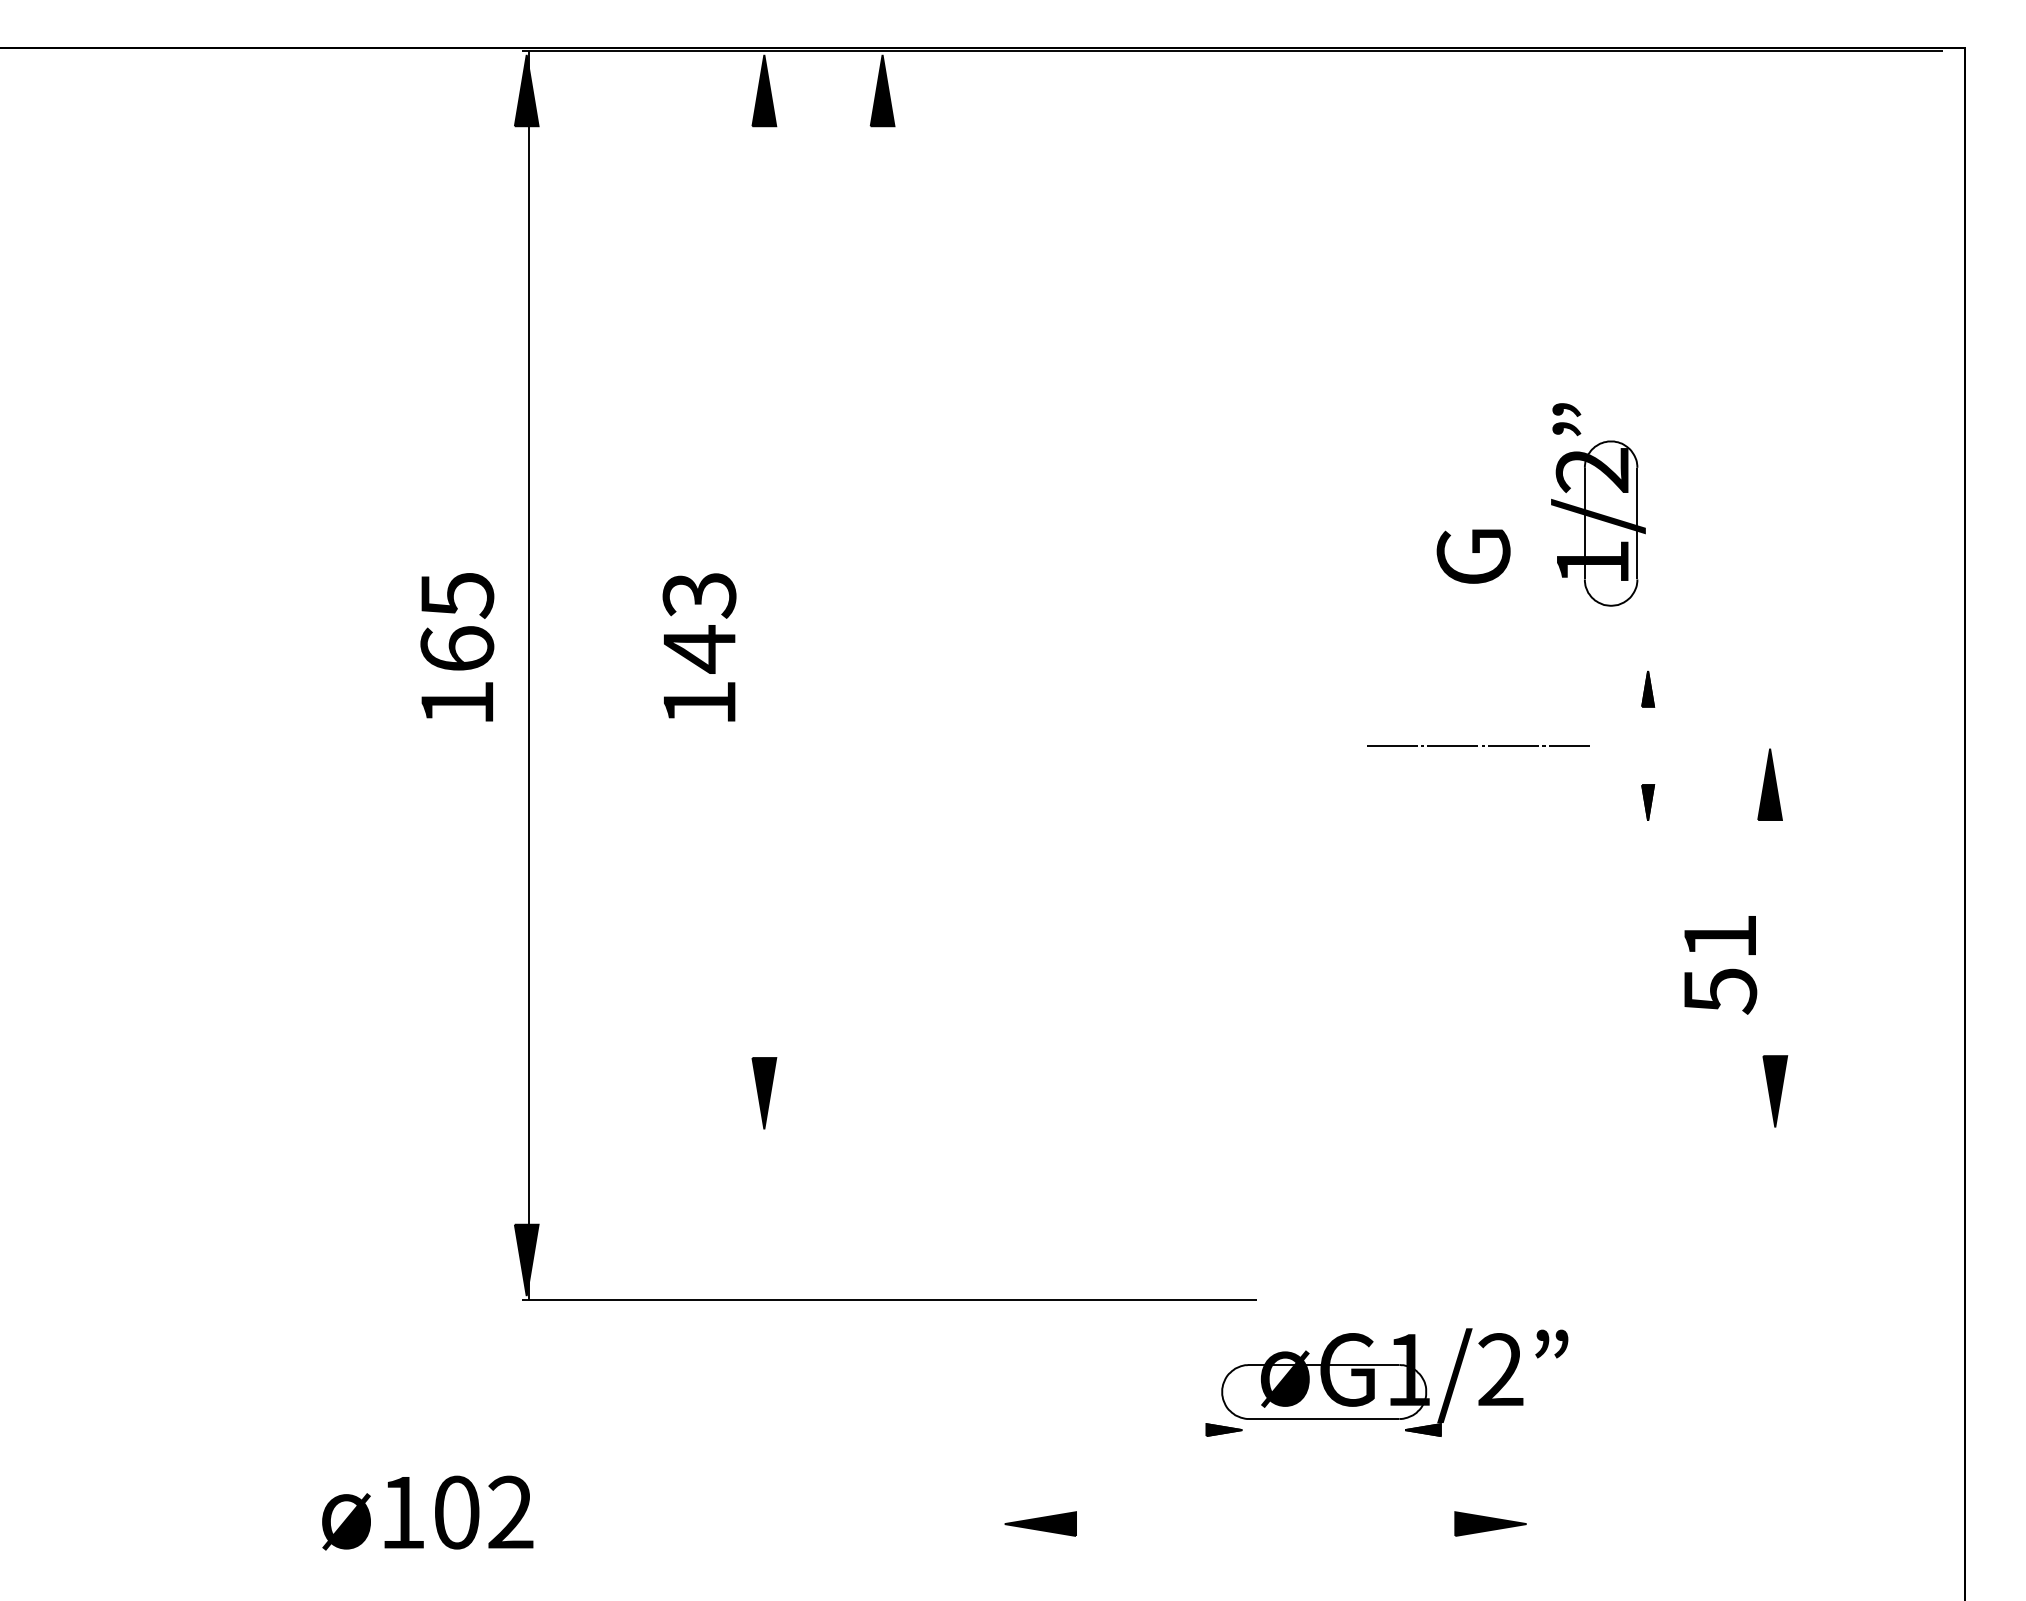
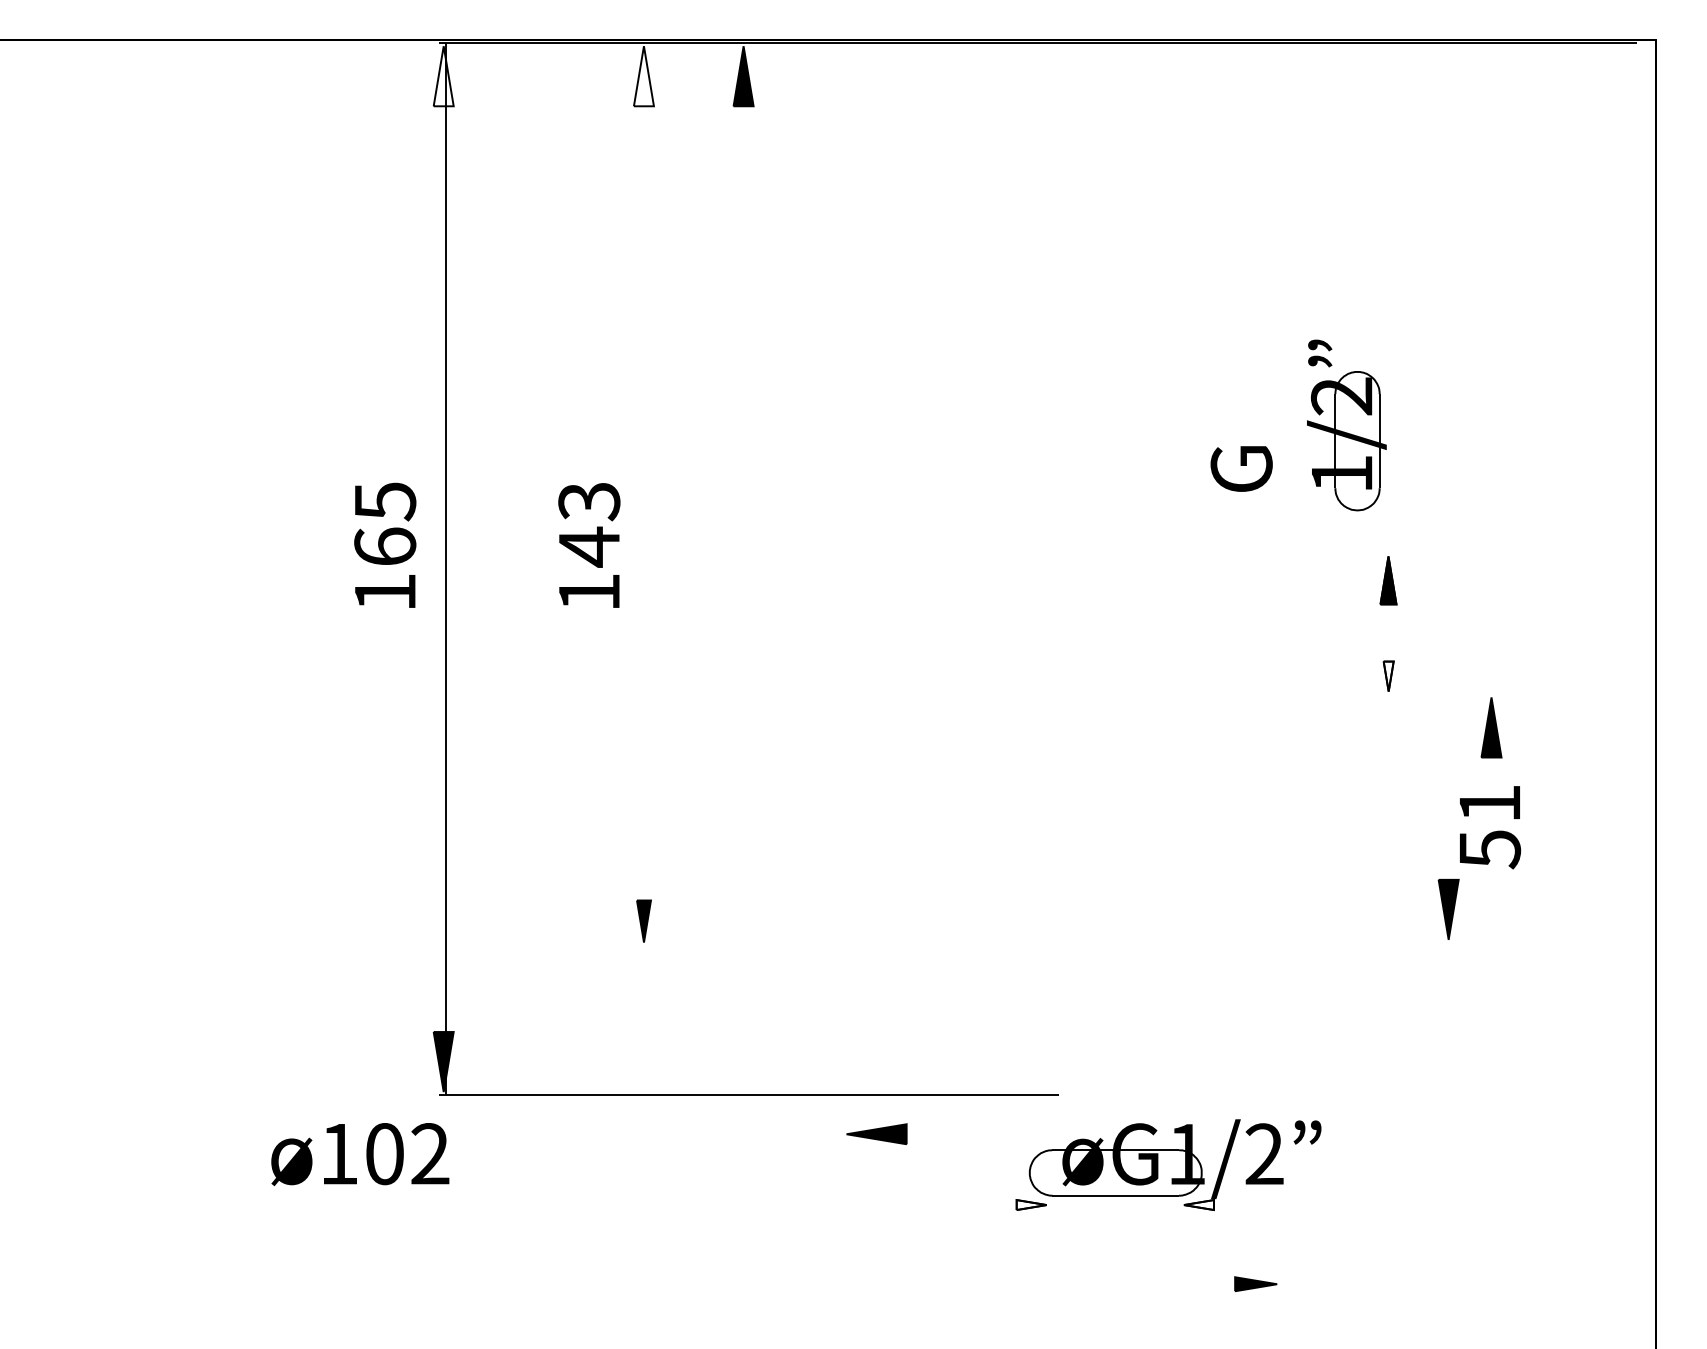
fill: (526, 90) -> (443, 76), removed
fill: (764, 90) -> (644, 76), removed
part: (1648, 688) -> (1389, 580), size x1.6
line: (1478, 746) -> (1245, 628), removed
part: (1769, 784) -> (1491, 727), moved
fill: (1648, 802) -> (1389, 676), removed
text: (1720, 965) -> (1490, 827), moved
part: (1775, 1091) -> (1448, 909), moved
part: (764, 1093) -> (644, 921), size x0.7
fill: (1224, 1430) -> (1031, 1205), removed
fill: (1422, 1430) -> (1198, 1205), removed
text: (427, 1512) -> (360, 1153), moved
part: (1040, 1523) -> (876, 1133), moved
part: (1490, 1523) -> (1255, 1283), size x0.7

